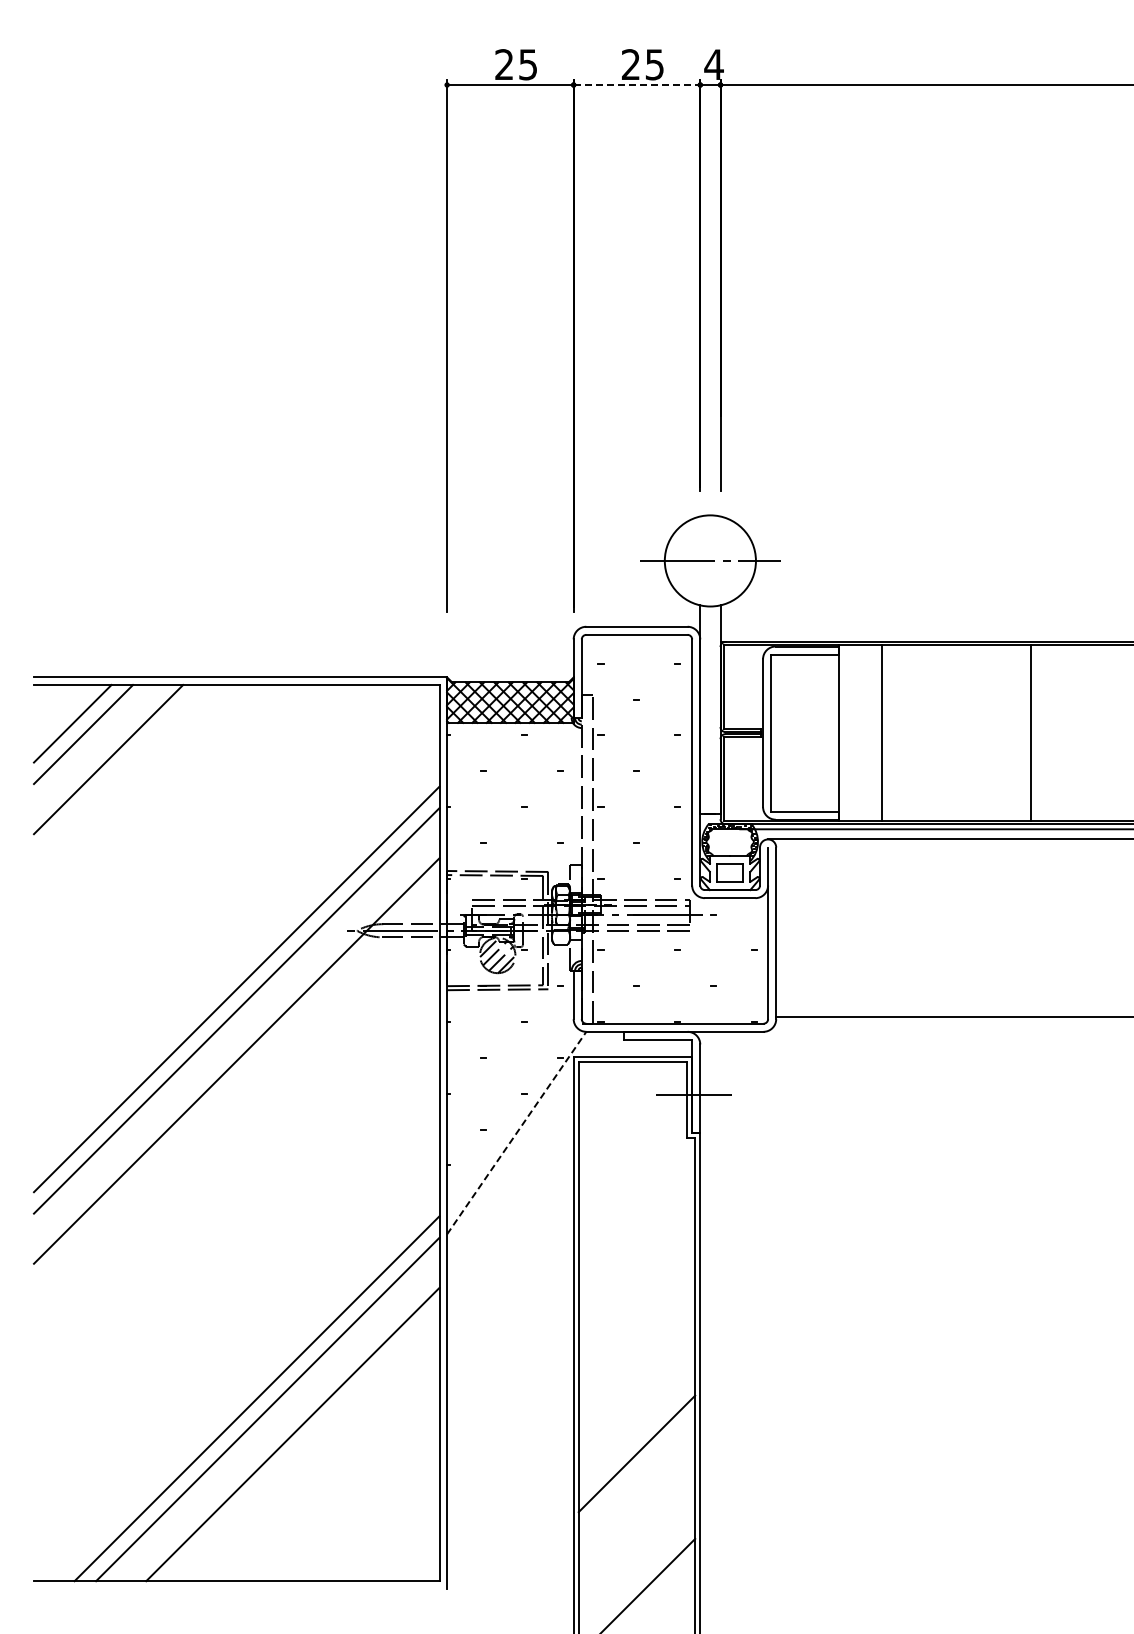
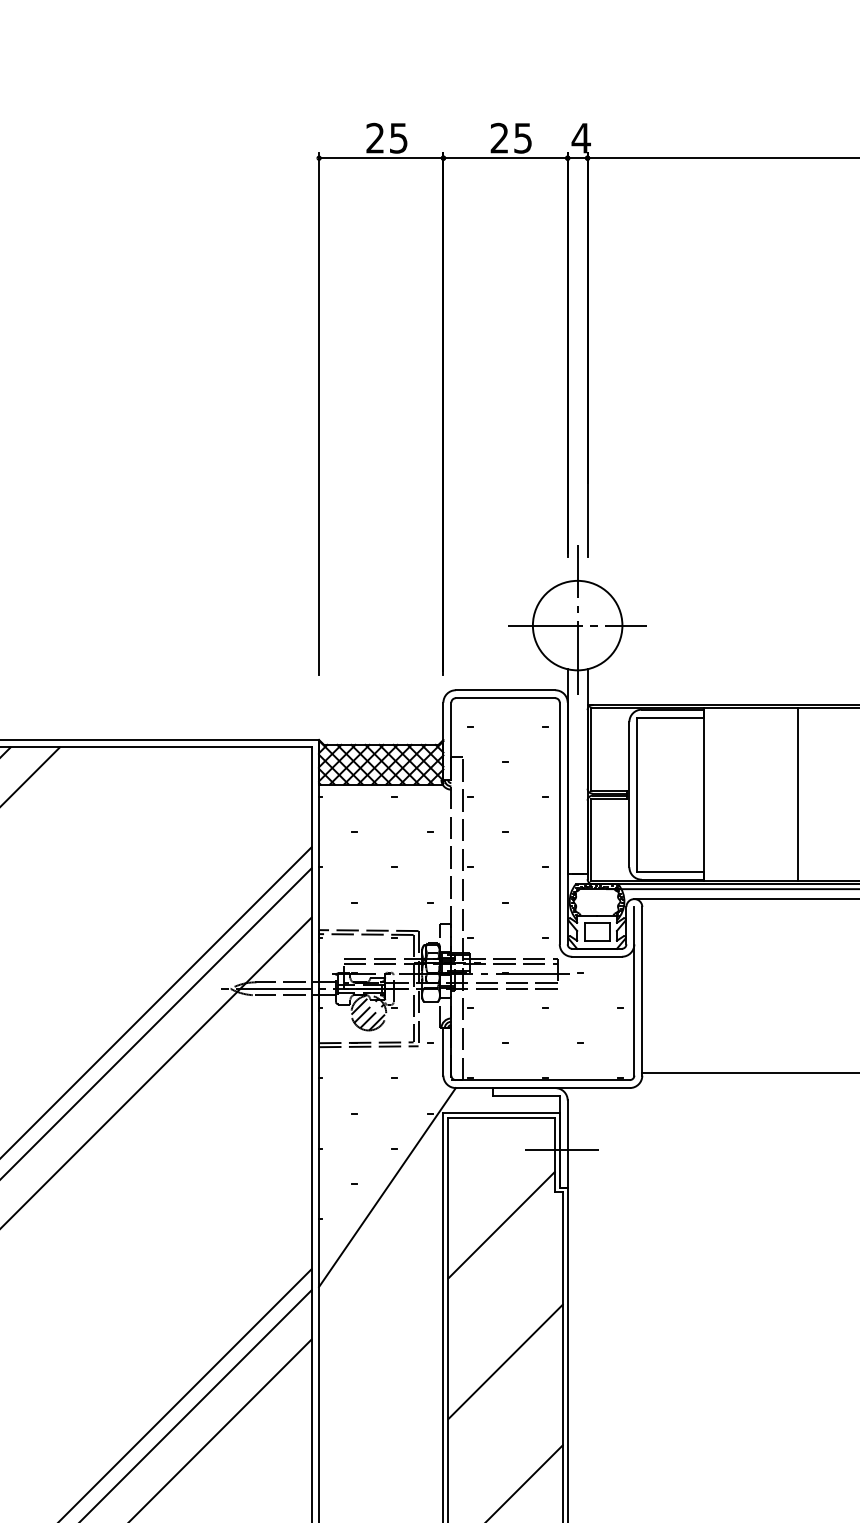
line: (637, 85) -> (506, 158), dashed -> solid
line: (710, 555) -> (577, 620), added
line: (882, 733) -> (798, 795), moved
line: (516, 1133) -> (387, 1187), dashed -> solid
line: (632, 1171) -> (501, 1225), added
line: (636, 1310) -> (505, 1361), added

